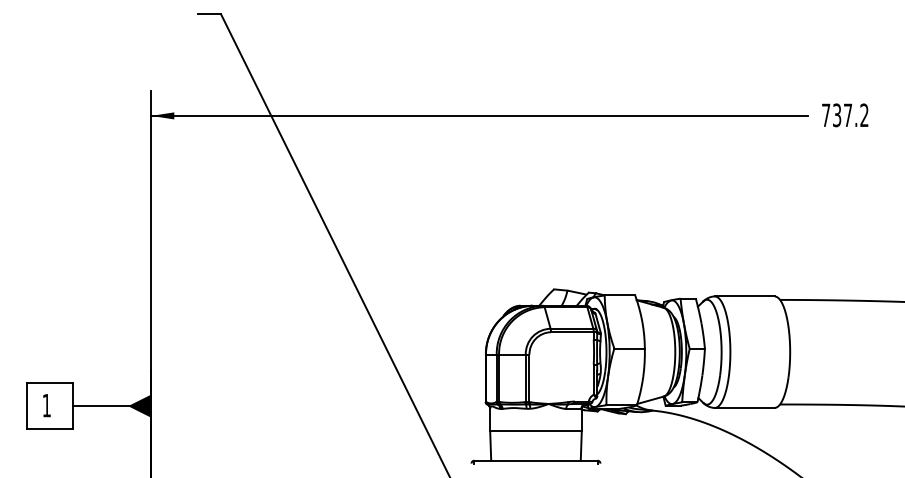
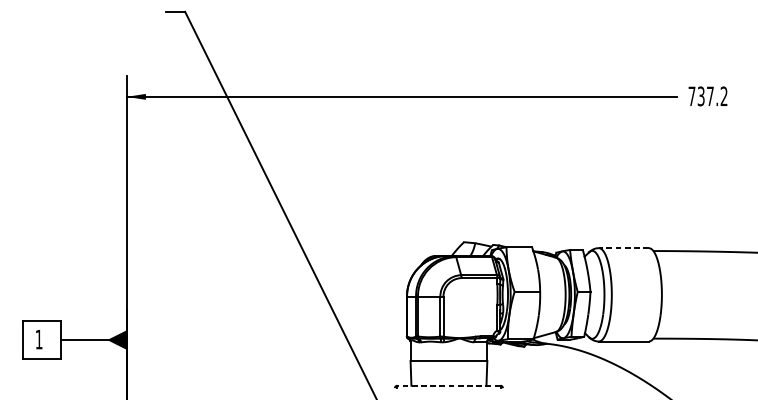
line: (744, 296) -> (623, 248), solid -> dashed
line: (535, 460) -> (448, 385), solid -> dashed

